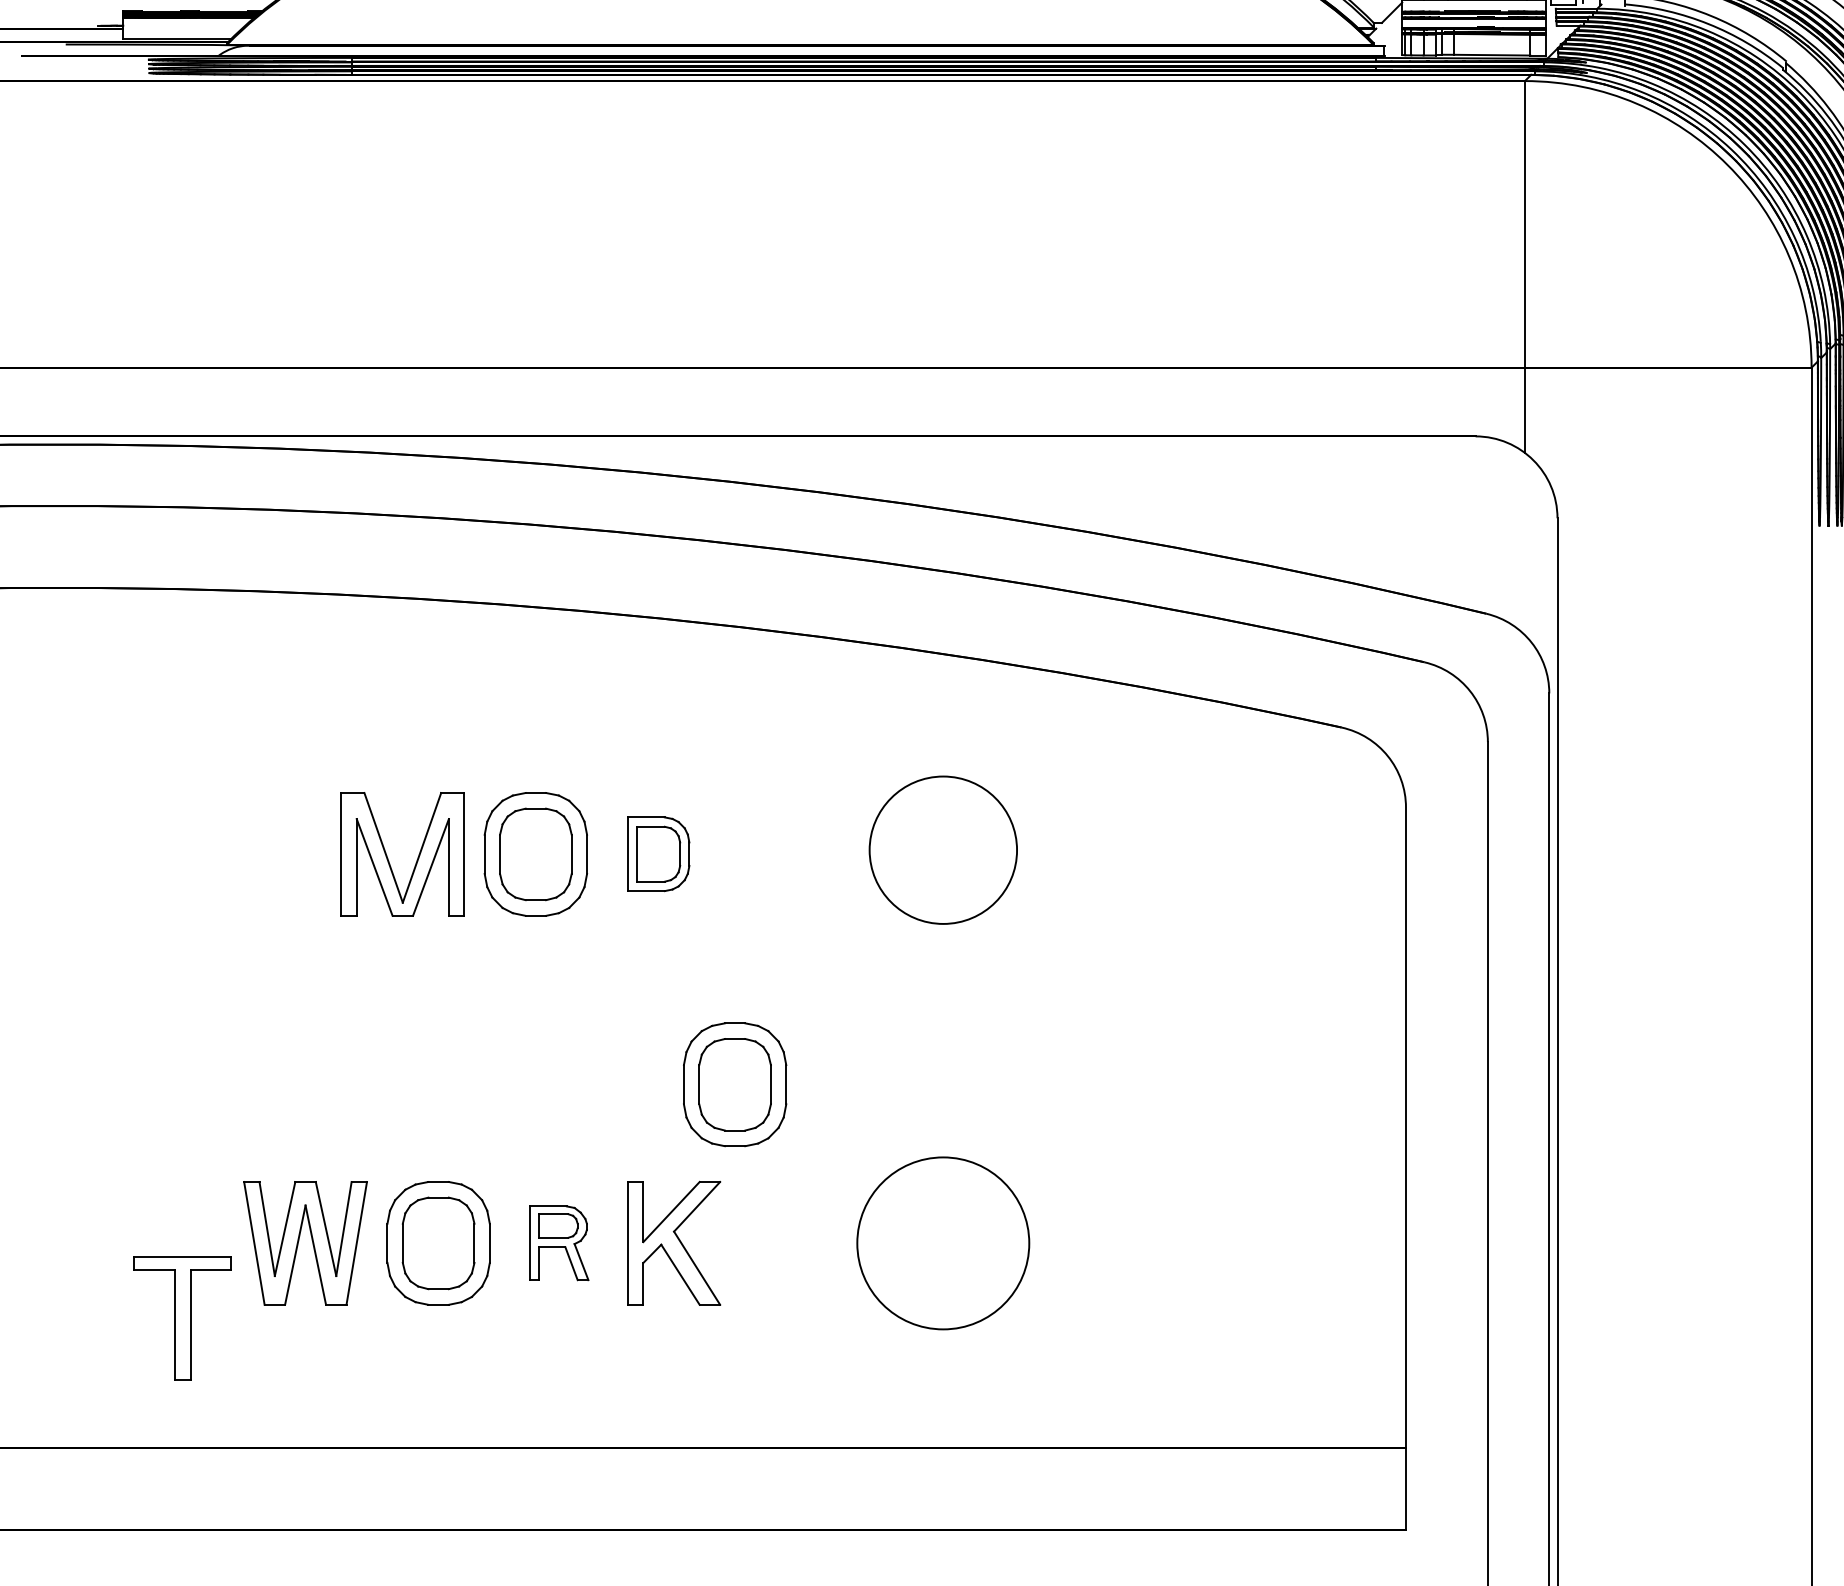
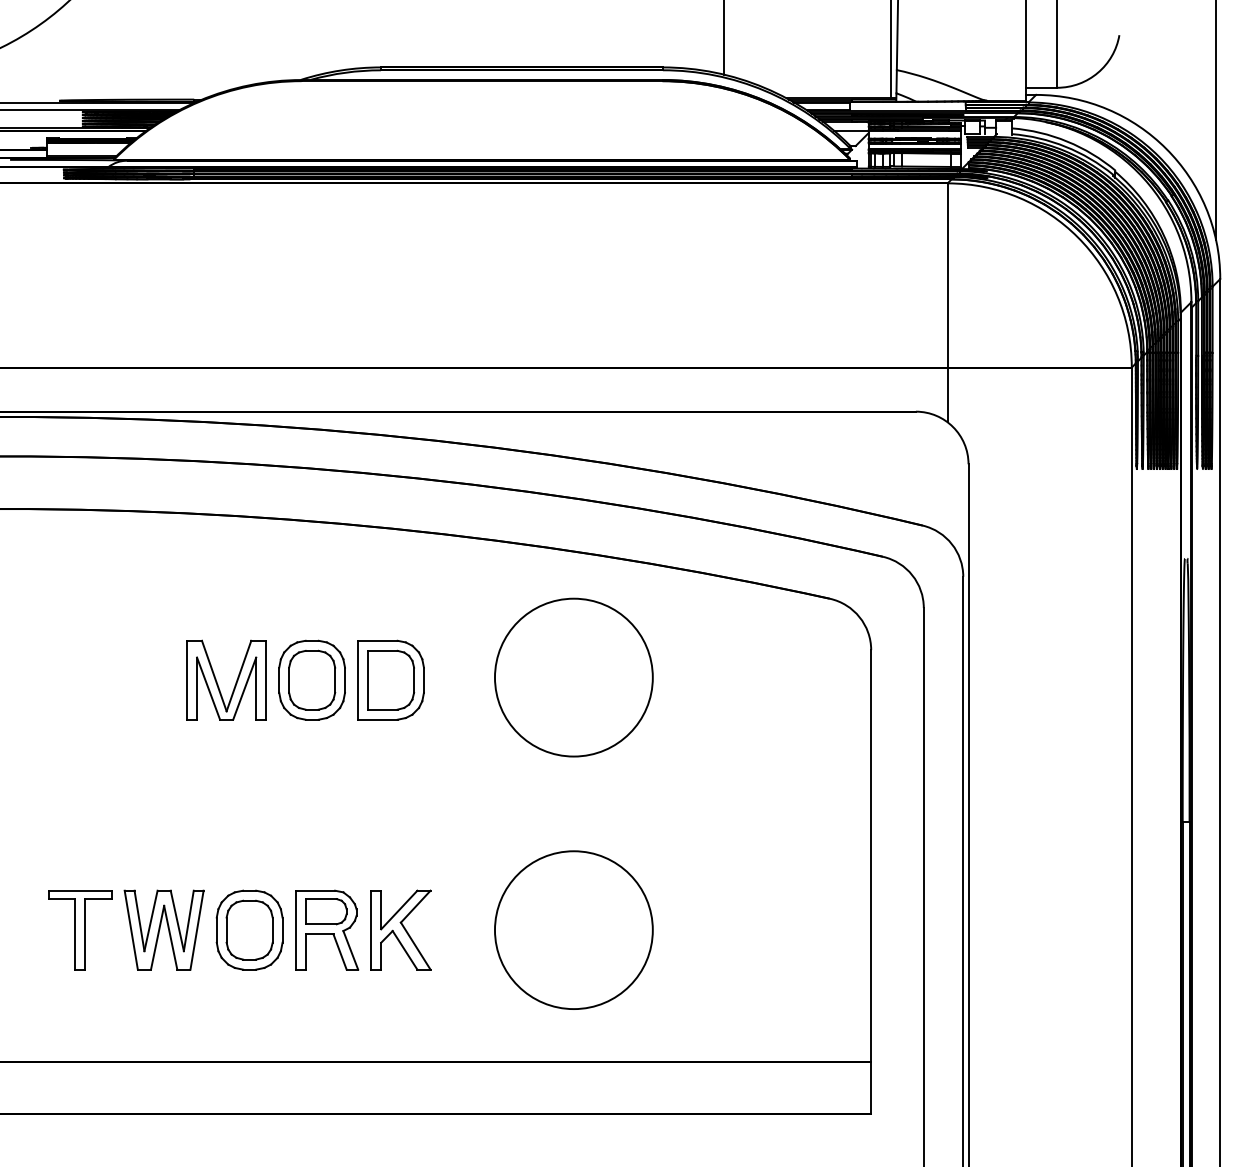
circle: (942, 850) -> (573, 677), size x1.67
part: (657, 853) -> (390, 679), size x1.67
part: (734, 1083) -> (439, 827), removed
part: (559, 1242) -> (327, 929), size x1.67
circle: (942, 1243) -> (573, 930), size x1.43
part: (183, 1318) -> (80, 930), moved

